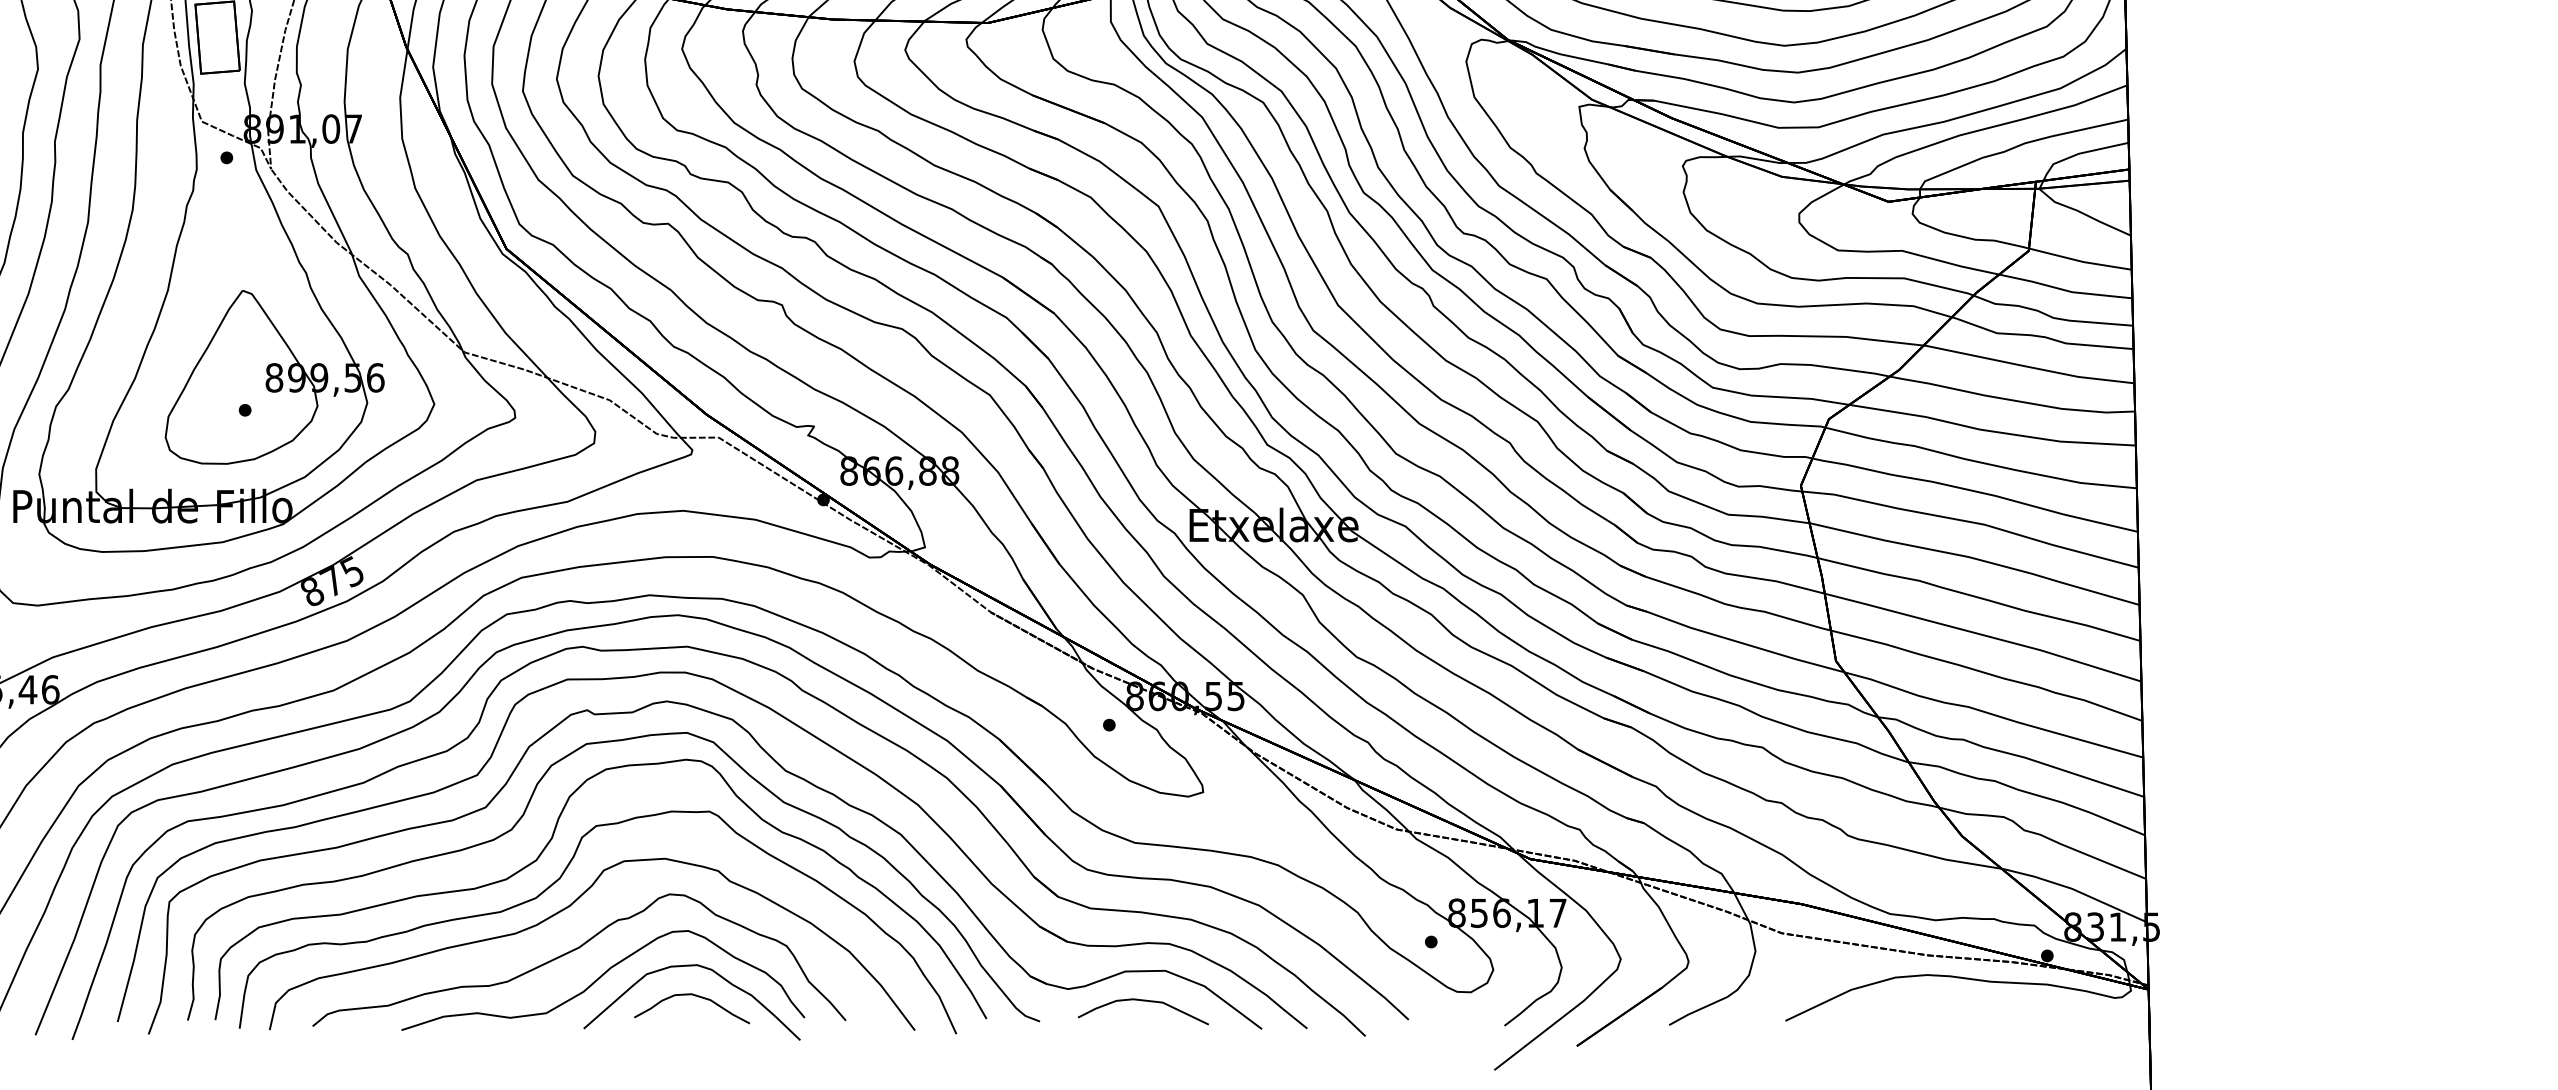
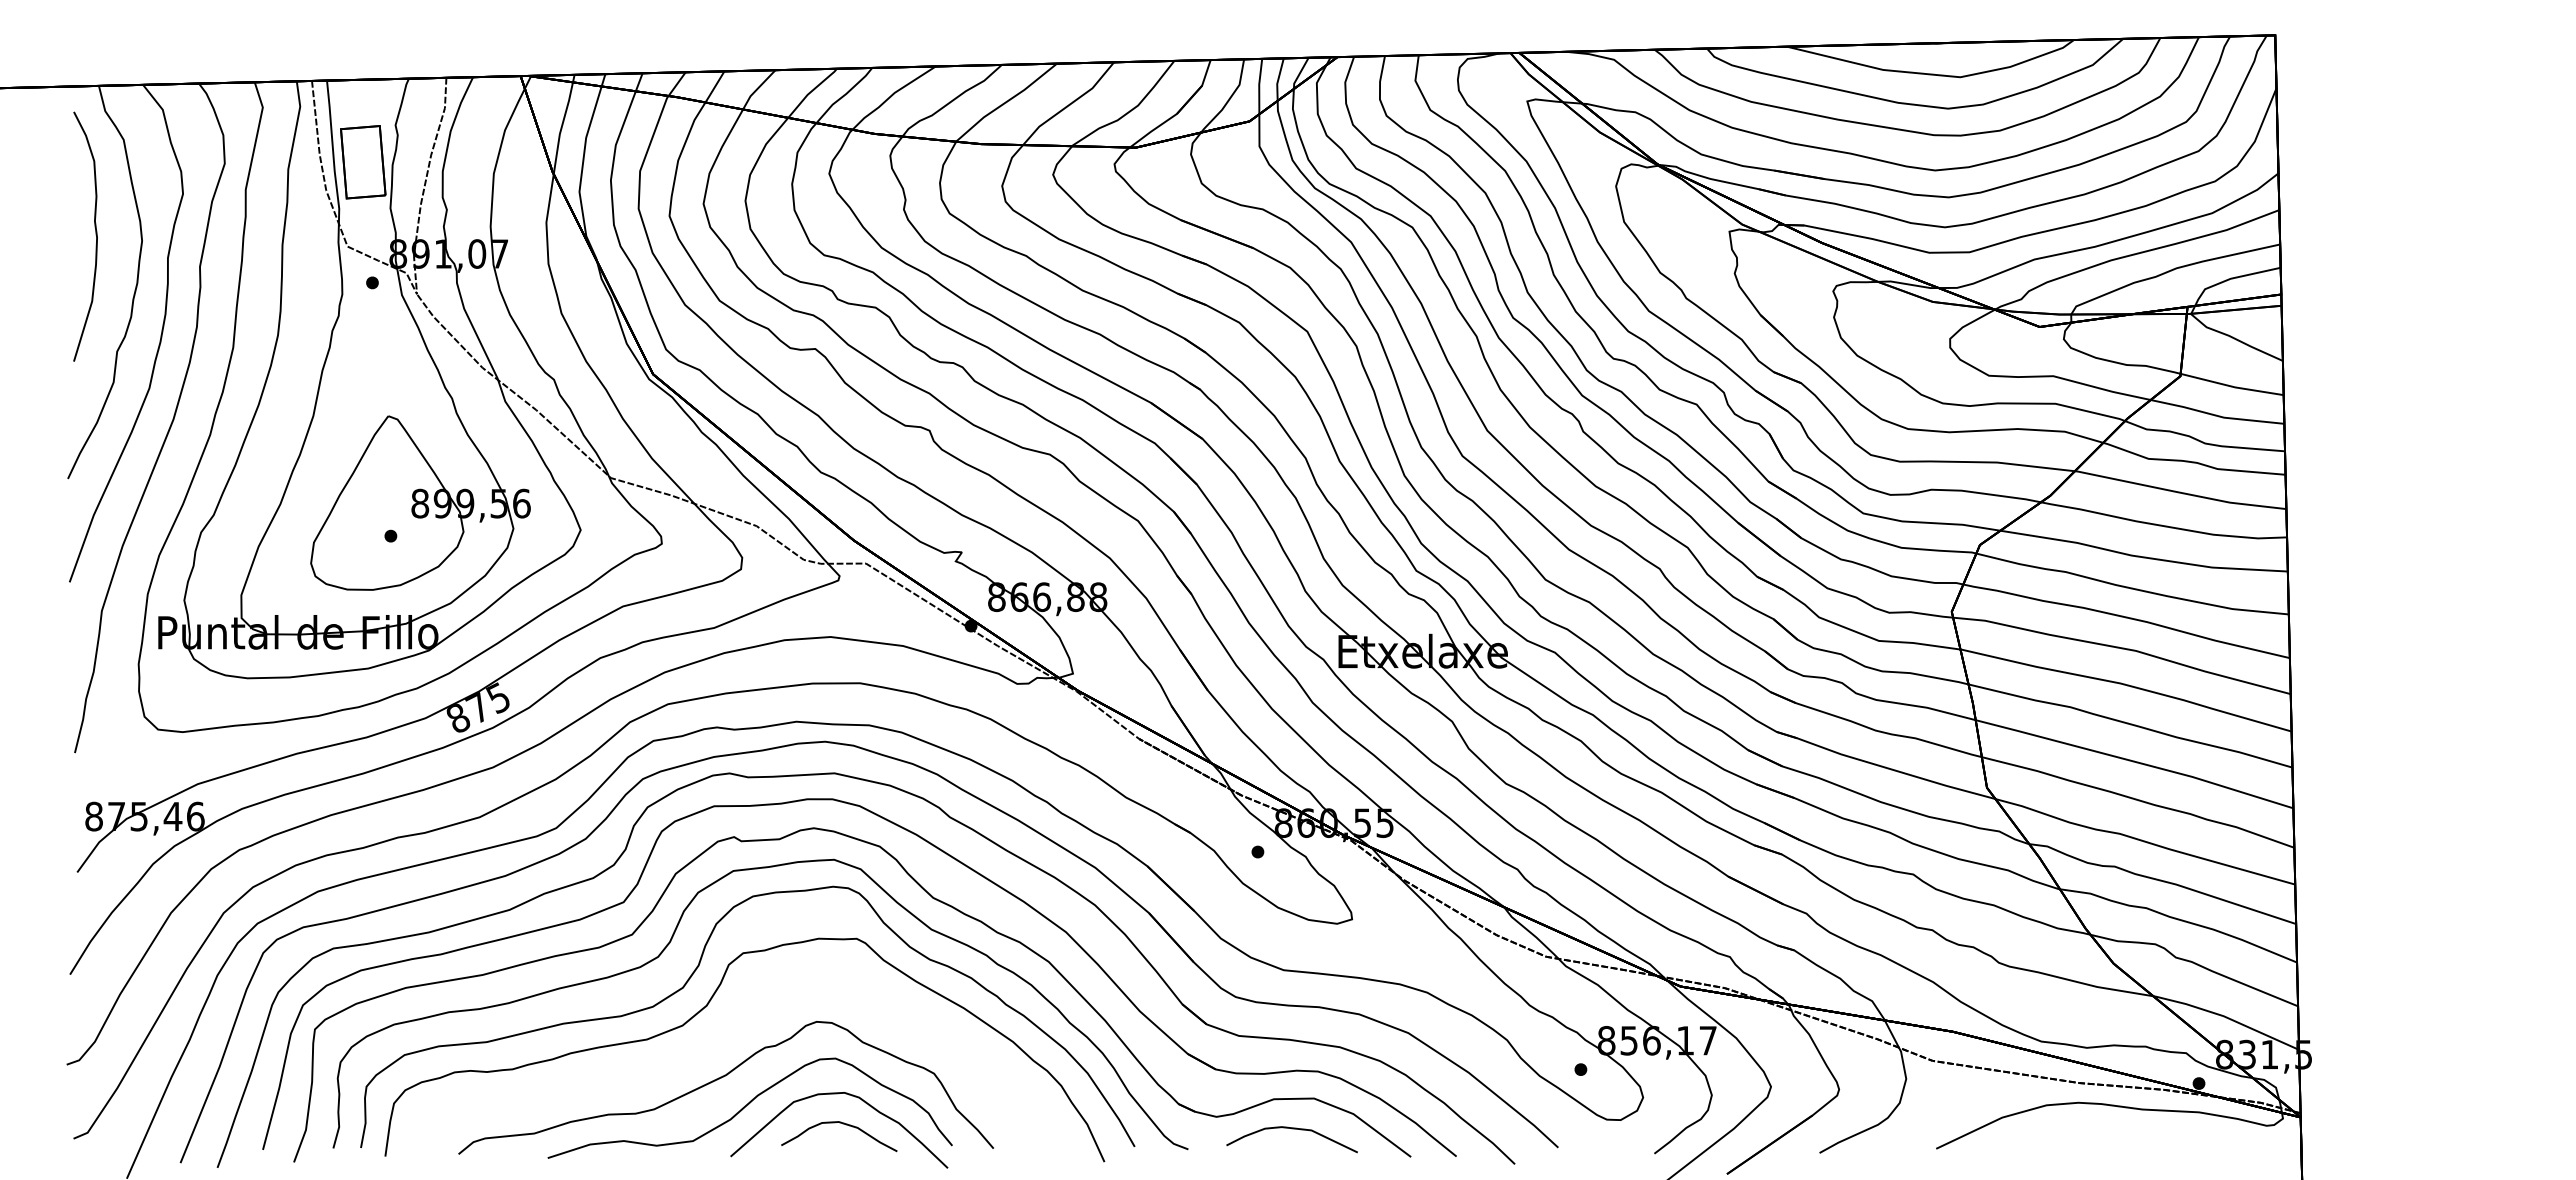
curve: (568, 907) -> (715, 1035), removed

